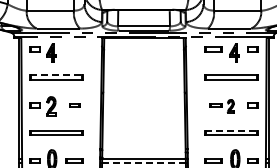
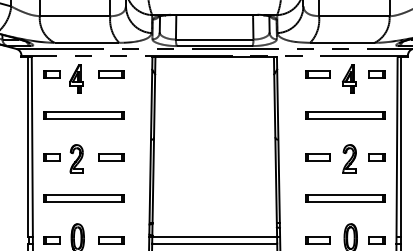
part: (74, 49) -> (111, 74), added
line: (56, 75) -> (84, 112), dashed -> solid
part: (74, 105) -> (111, 157), size x1.67
part: (221, 106) -> (330, 159), size x1.43
line: (231, 130) -> (345, 194), dashed -> solid
line: (143, 163) -> (213, 244), dashed -> solid

